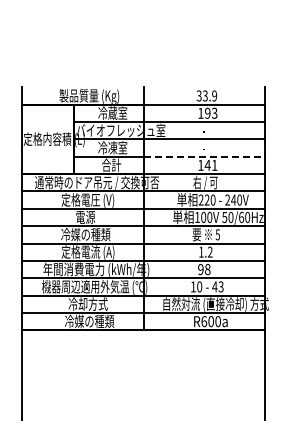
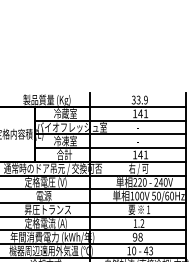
text: (210, 112) -> (142, 113), 193 -> 141
line: (204, 156) -> (137, 147), dashed -> solid
text: (90, 234) -> (47, 209), 冷媒の種類 -> 昇圧トランス
text: (217, 234) -> (148, 209), 5 -> 1

